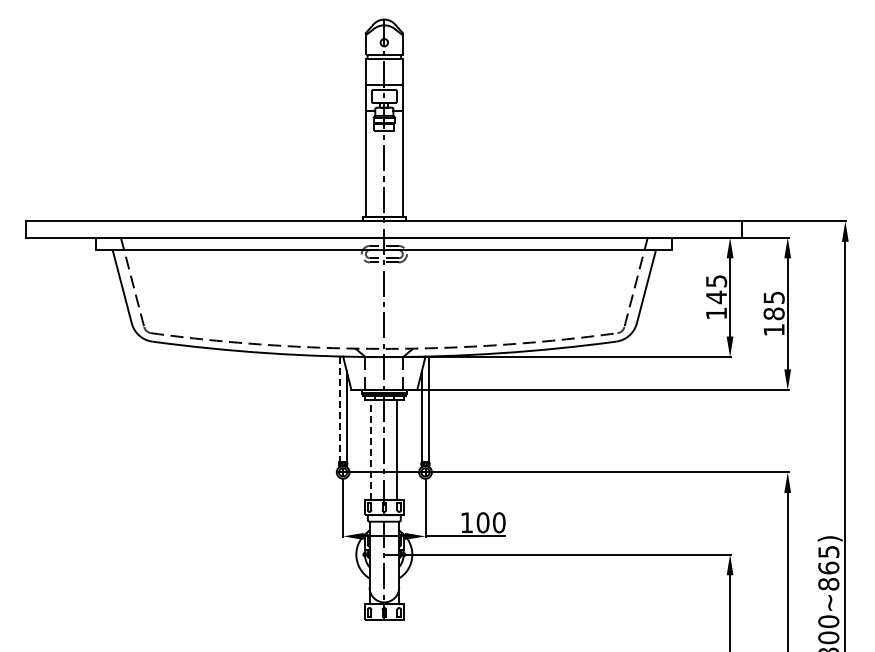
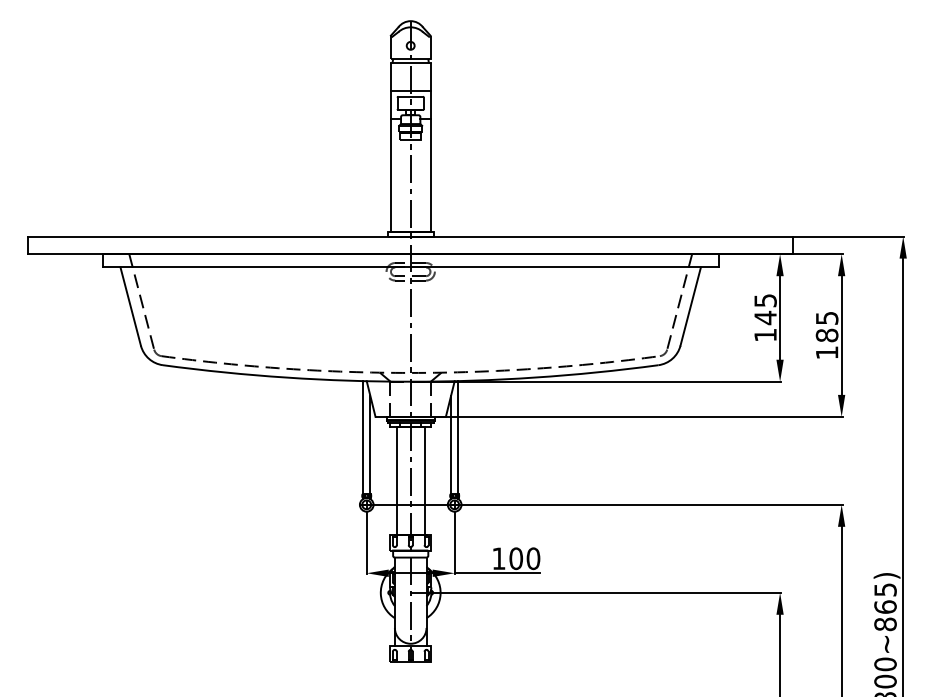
line: (339, 409) -> (362, 437), dashed -> solid
line: (371, 449) -> (396, 480), dashed -> solid

